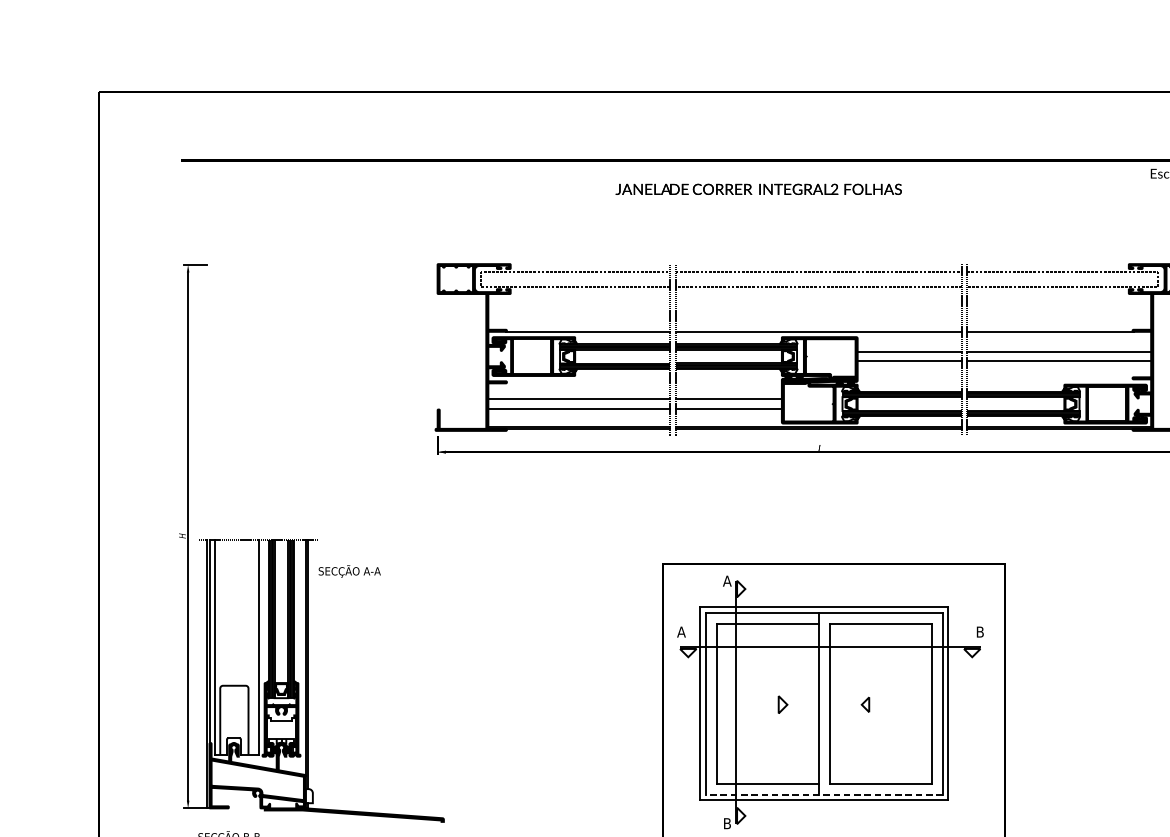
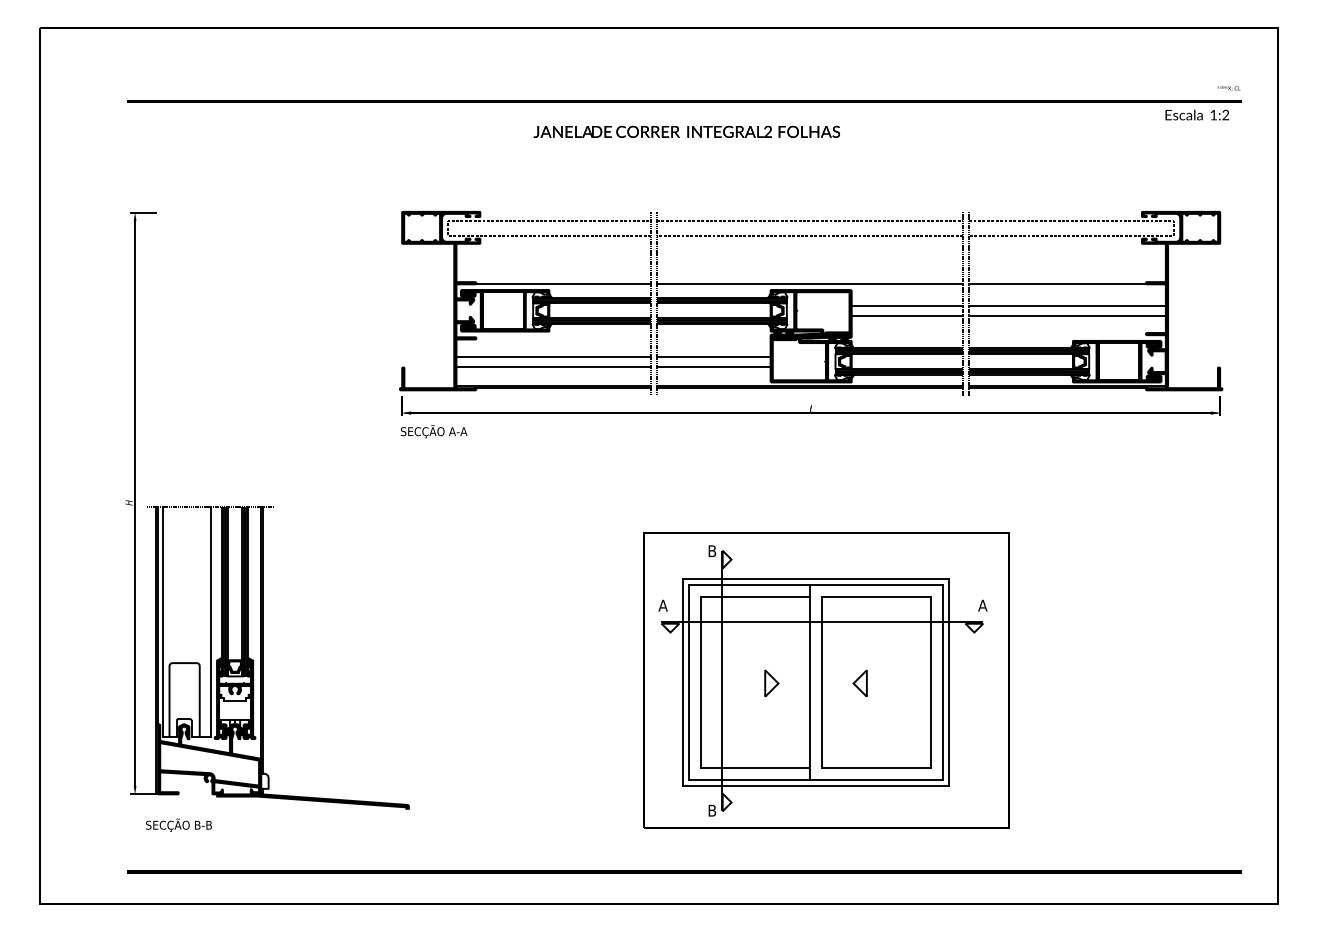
text: (758, 189) -> (686, 131), moved
text: (350, 571) -> (434, 431), moved
text: (726, 581) -> (711, 551), A -> B
text: (979, 631) -> (982, 605), B -> A
part: (782, 704) -> (771, 683), size x1.43
part: (864, 704) -> (859, 683), size x1.67
line: (824, 794) -> (816, 779), dashed -> solid

